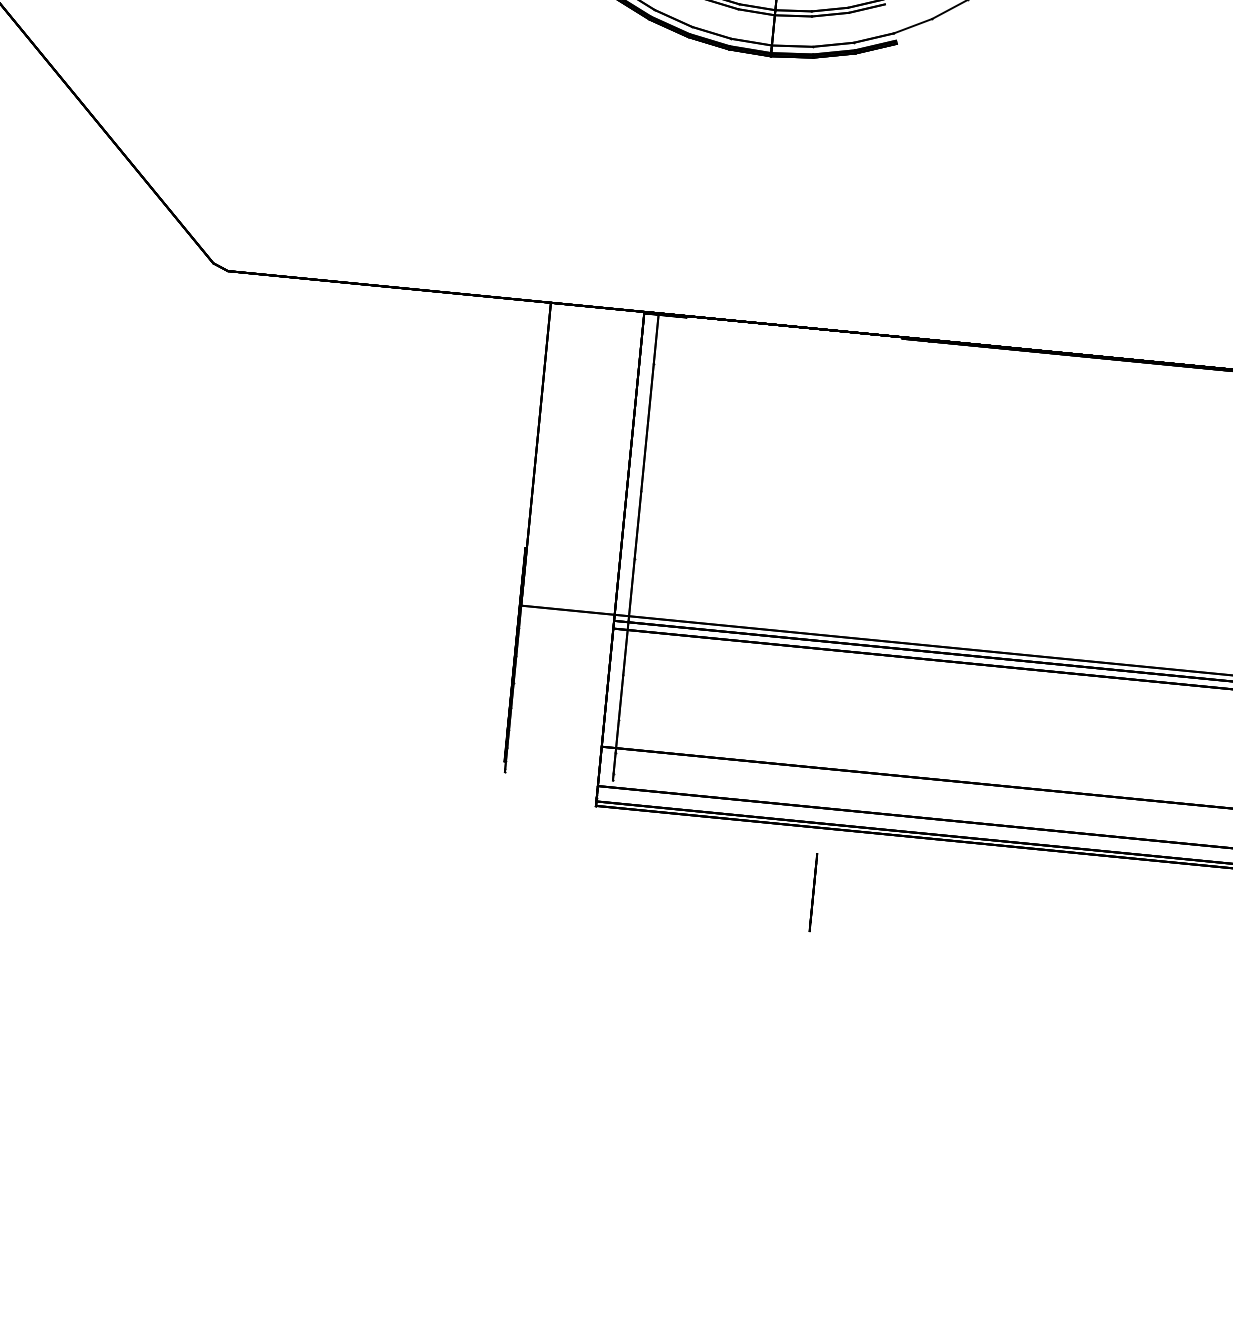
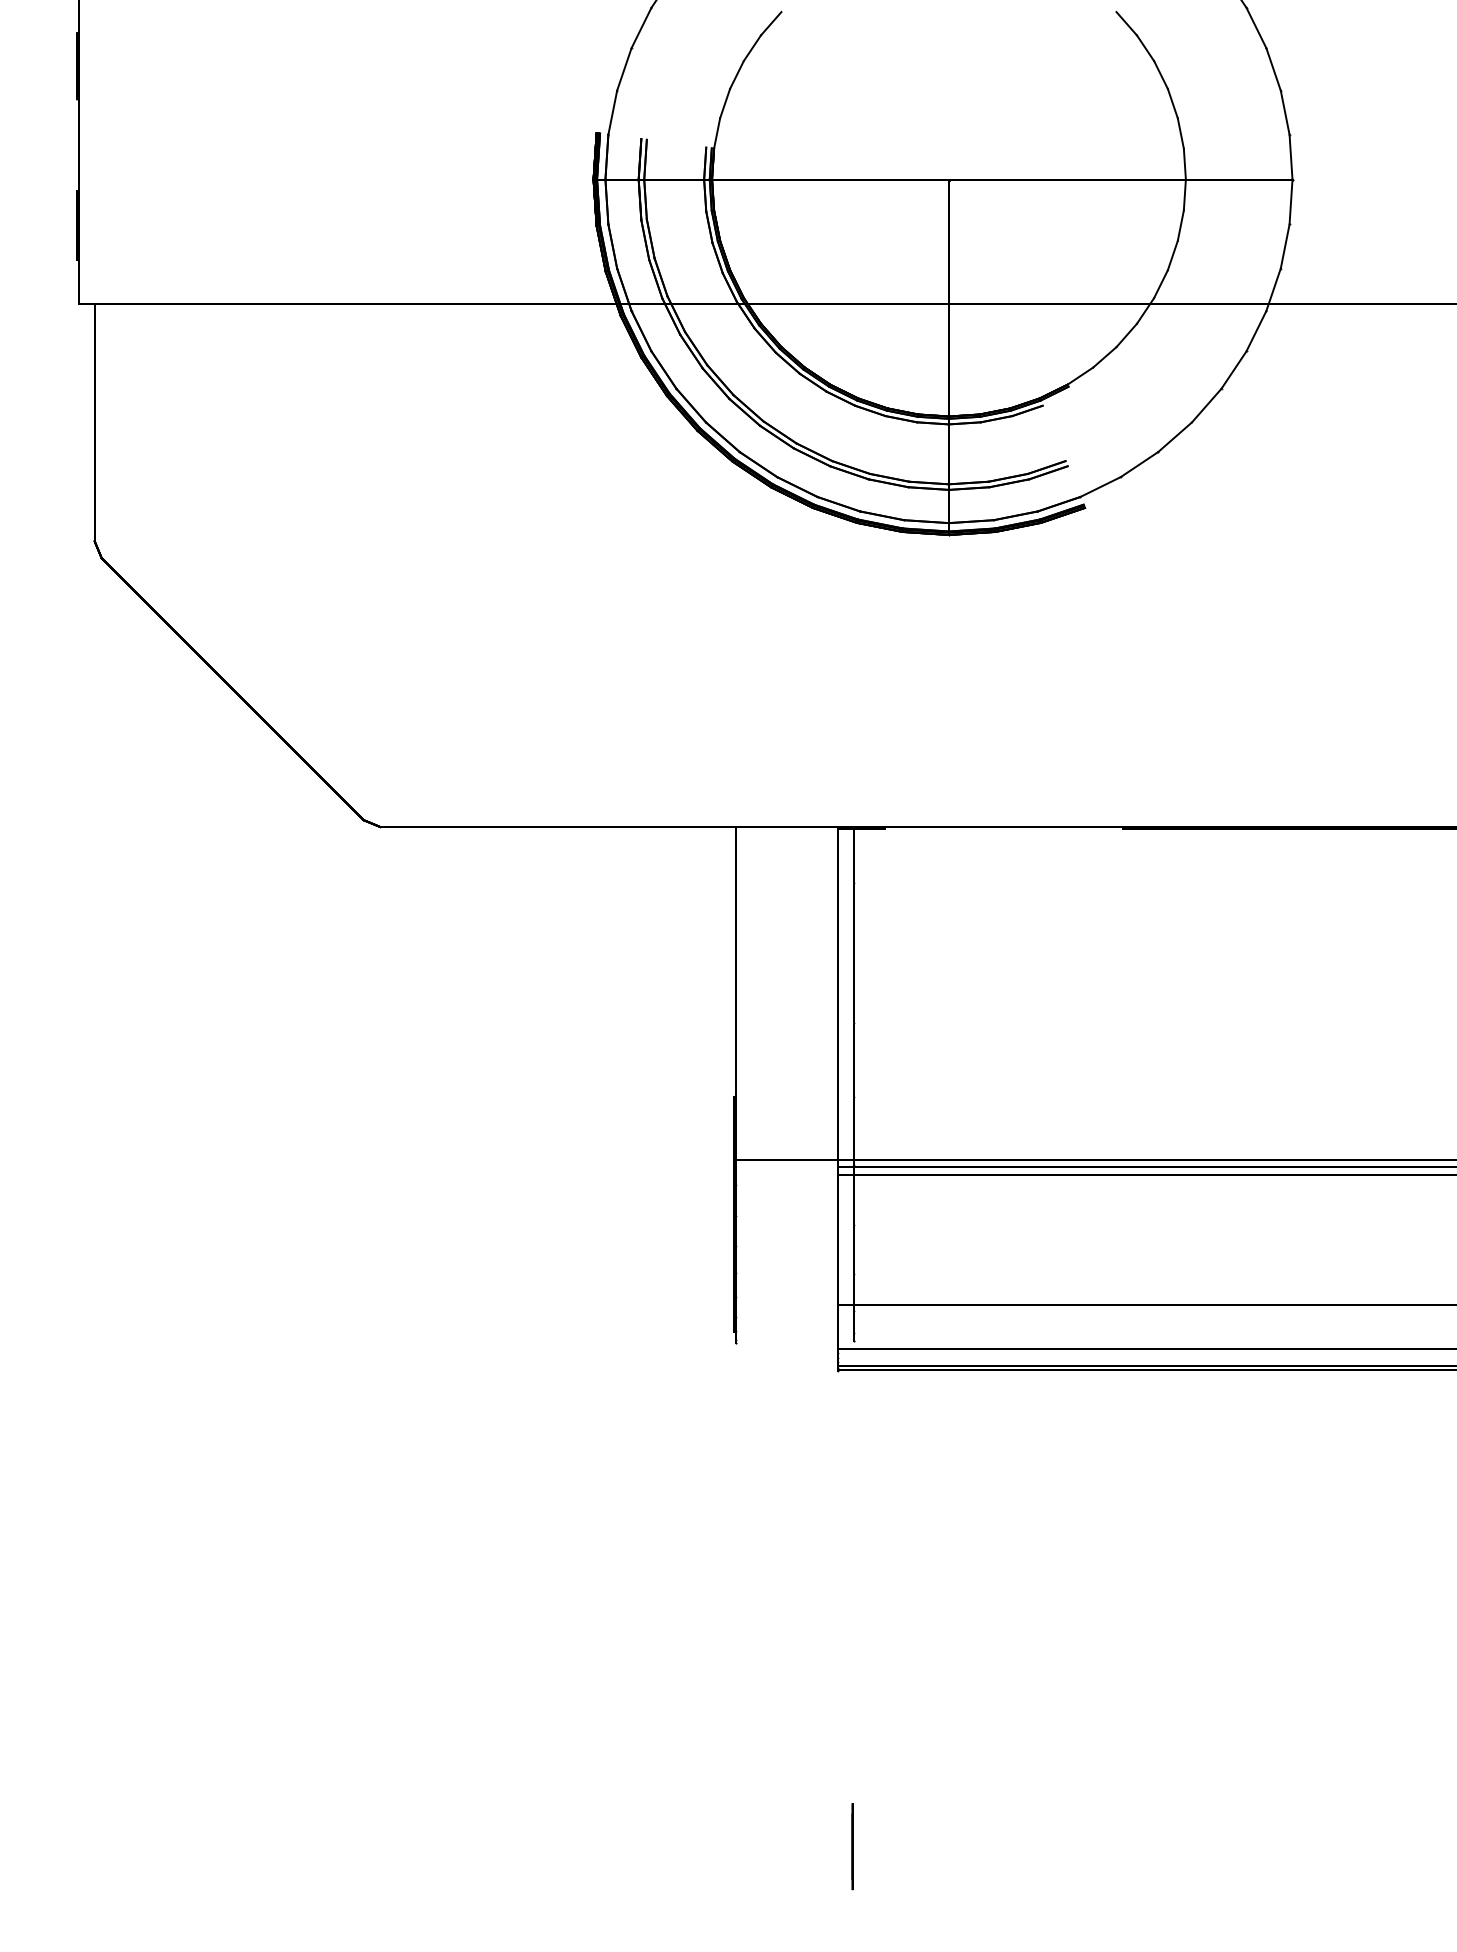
line: (813, 892) -> (852, 1846), moved

